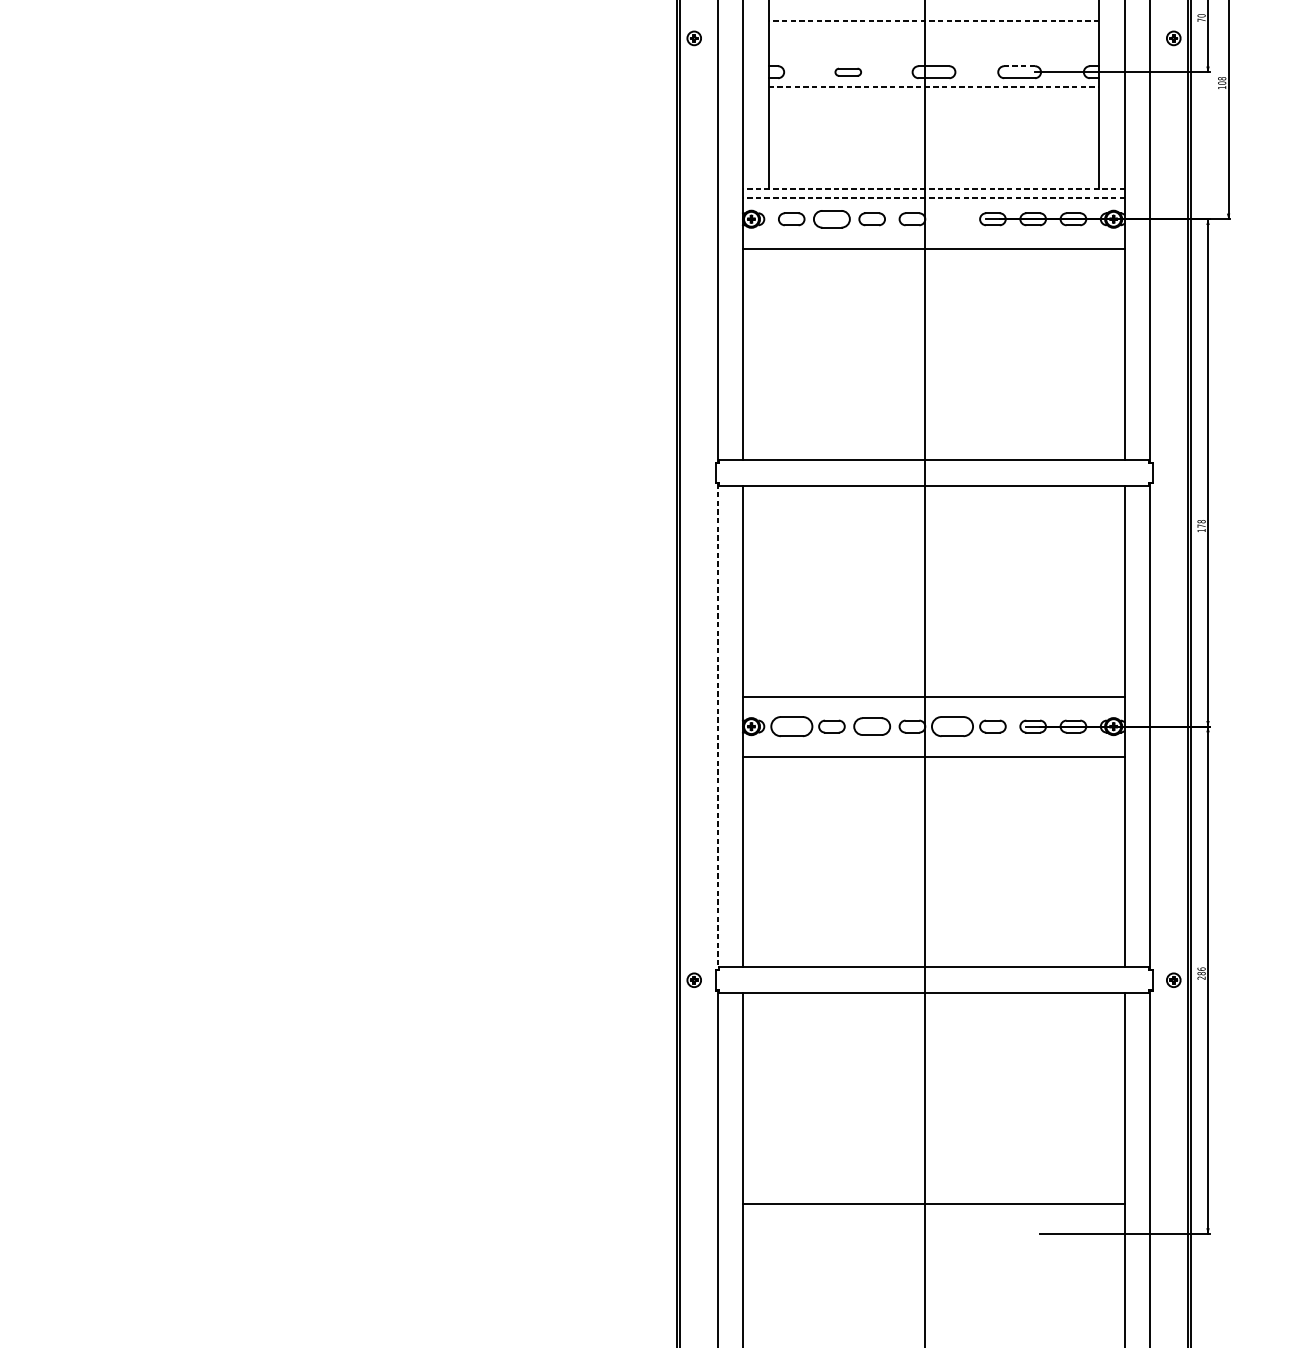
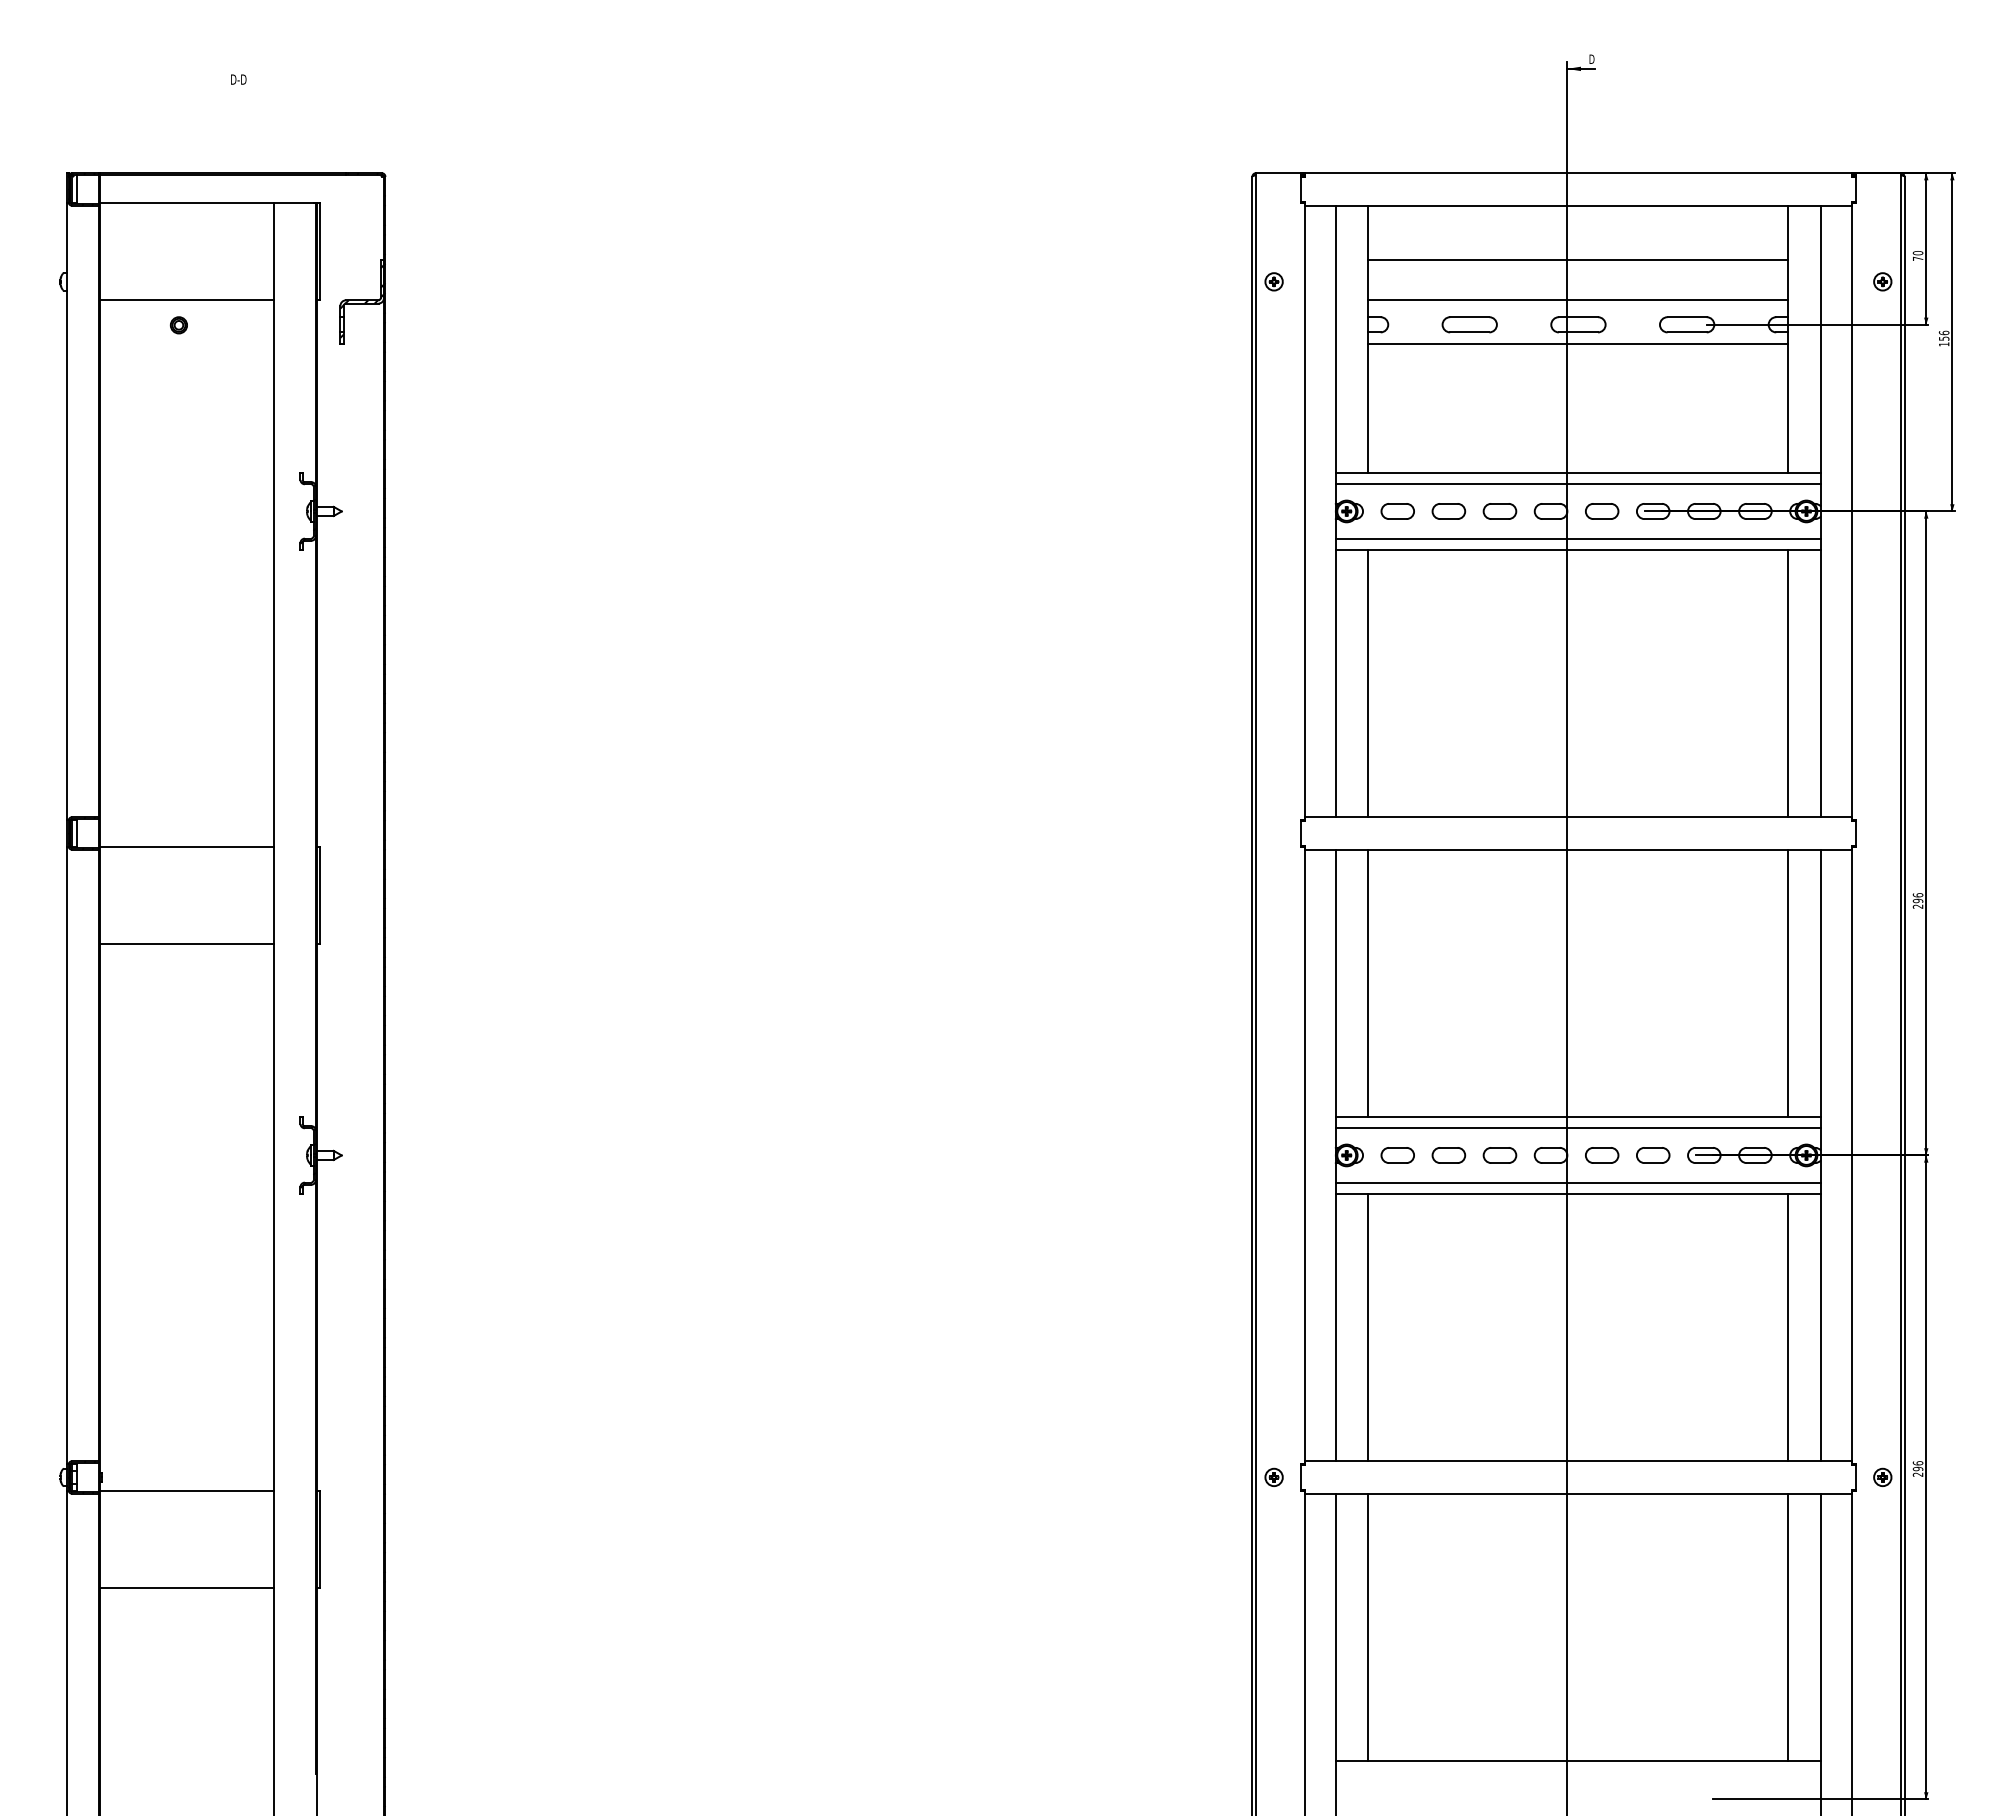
line: (934, 21) -> (1578, 260), dashed -> solid
line: (934, 53) -> (1578, 300), added
line: (1019, 66) -> (1687, 317), dashed -> solid
part: (848, 71) -> (1469, 324), size x1.67
text: (1221, 80) -> (1943, 335), 108 -> 156
line: (934, 86) -> (1578, 343), dashed -> solid
line: (934, 189) -> (1578, 473), dashed -> solid
line: (934, 198) -> (1578, 484), dashed -> solid
part: (831, 219) -> (1448, 511), size x0.71
part: (952, 219) -> (1602, 511), added
line: (934, 240) -> (1578, 538), added
line: (768, 354) -> (1368, 683), added
line: (1099, 354) -> (1788, 683), added
text: (1201, 525) -> (1917, 900), 178 -> 296
line: (768, 591) -> (1368, 983), added
line: (1099, 591) -> (1788, 983), added
line: (934, 705) -> (1578, 1128), added
line: (718, 726) -> (1304, 1155), dashed -> solid
part: (791, 726) -> (1397, 1155), size x0.62
part: (871, 726) -> (1499, 1155), size x0.71
part: (952, 726) -> (1602, 1155), size x0.62
line: (934, 747) -> (1578, 1182), added
line: (768, 862) -> (1368, 1327), added
line: (1099, 862) -> (1788, 1327), added
text: (1201, 973) -> (1918, 1468), 286 -> 296
line: (768, 1098) -> (1368, 1627), added
line: (1099, 1098) -> (1788, 1627), added

